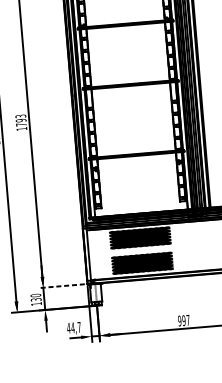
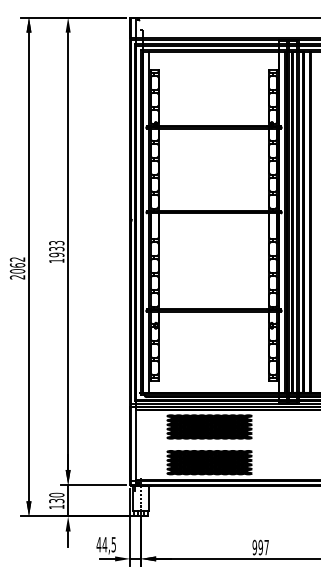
text: (21, 122) -> (56, 251), 1793 -> 1933
line: (61, 286) -> (93, 485), dashed -> solid
text: (79, 327) -> (113, 544), 44,7 -> 44,5

